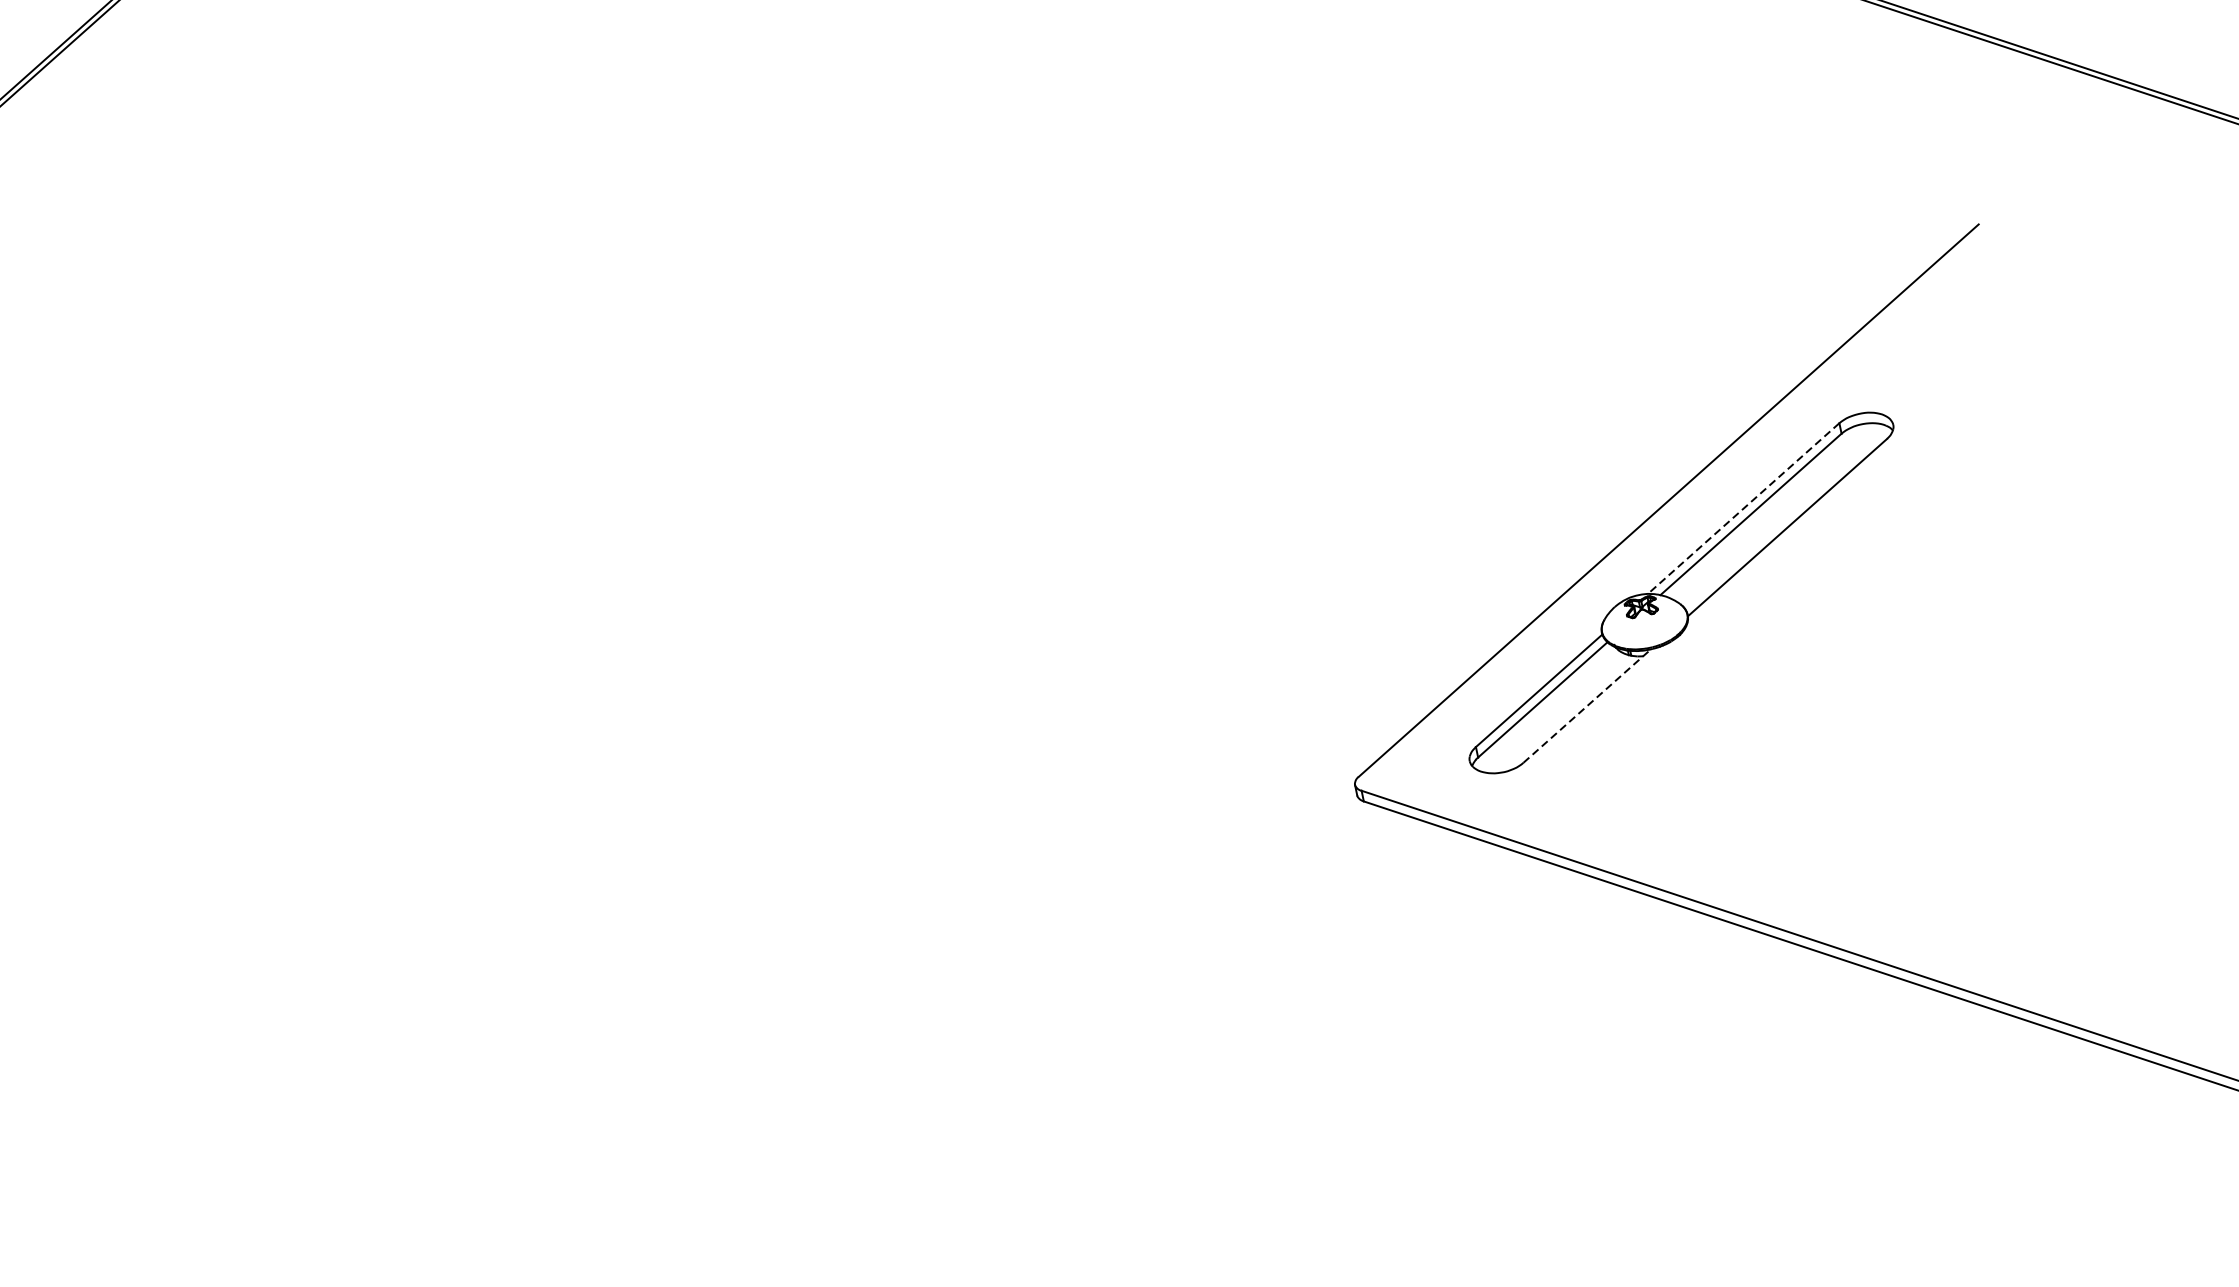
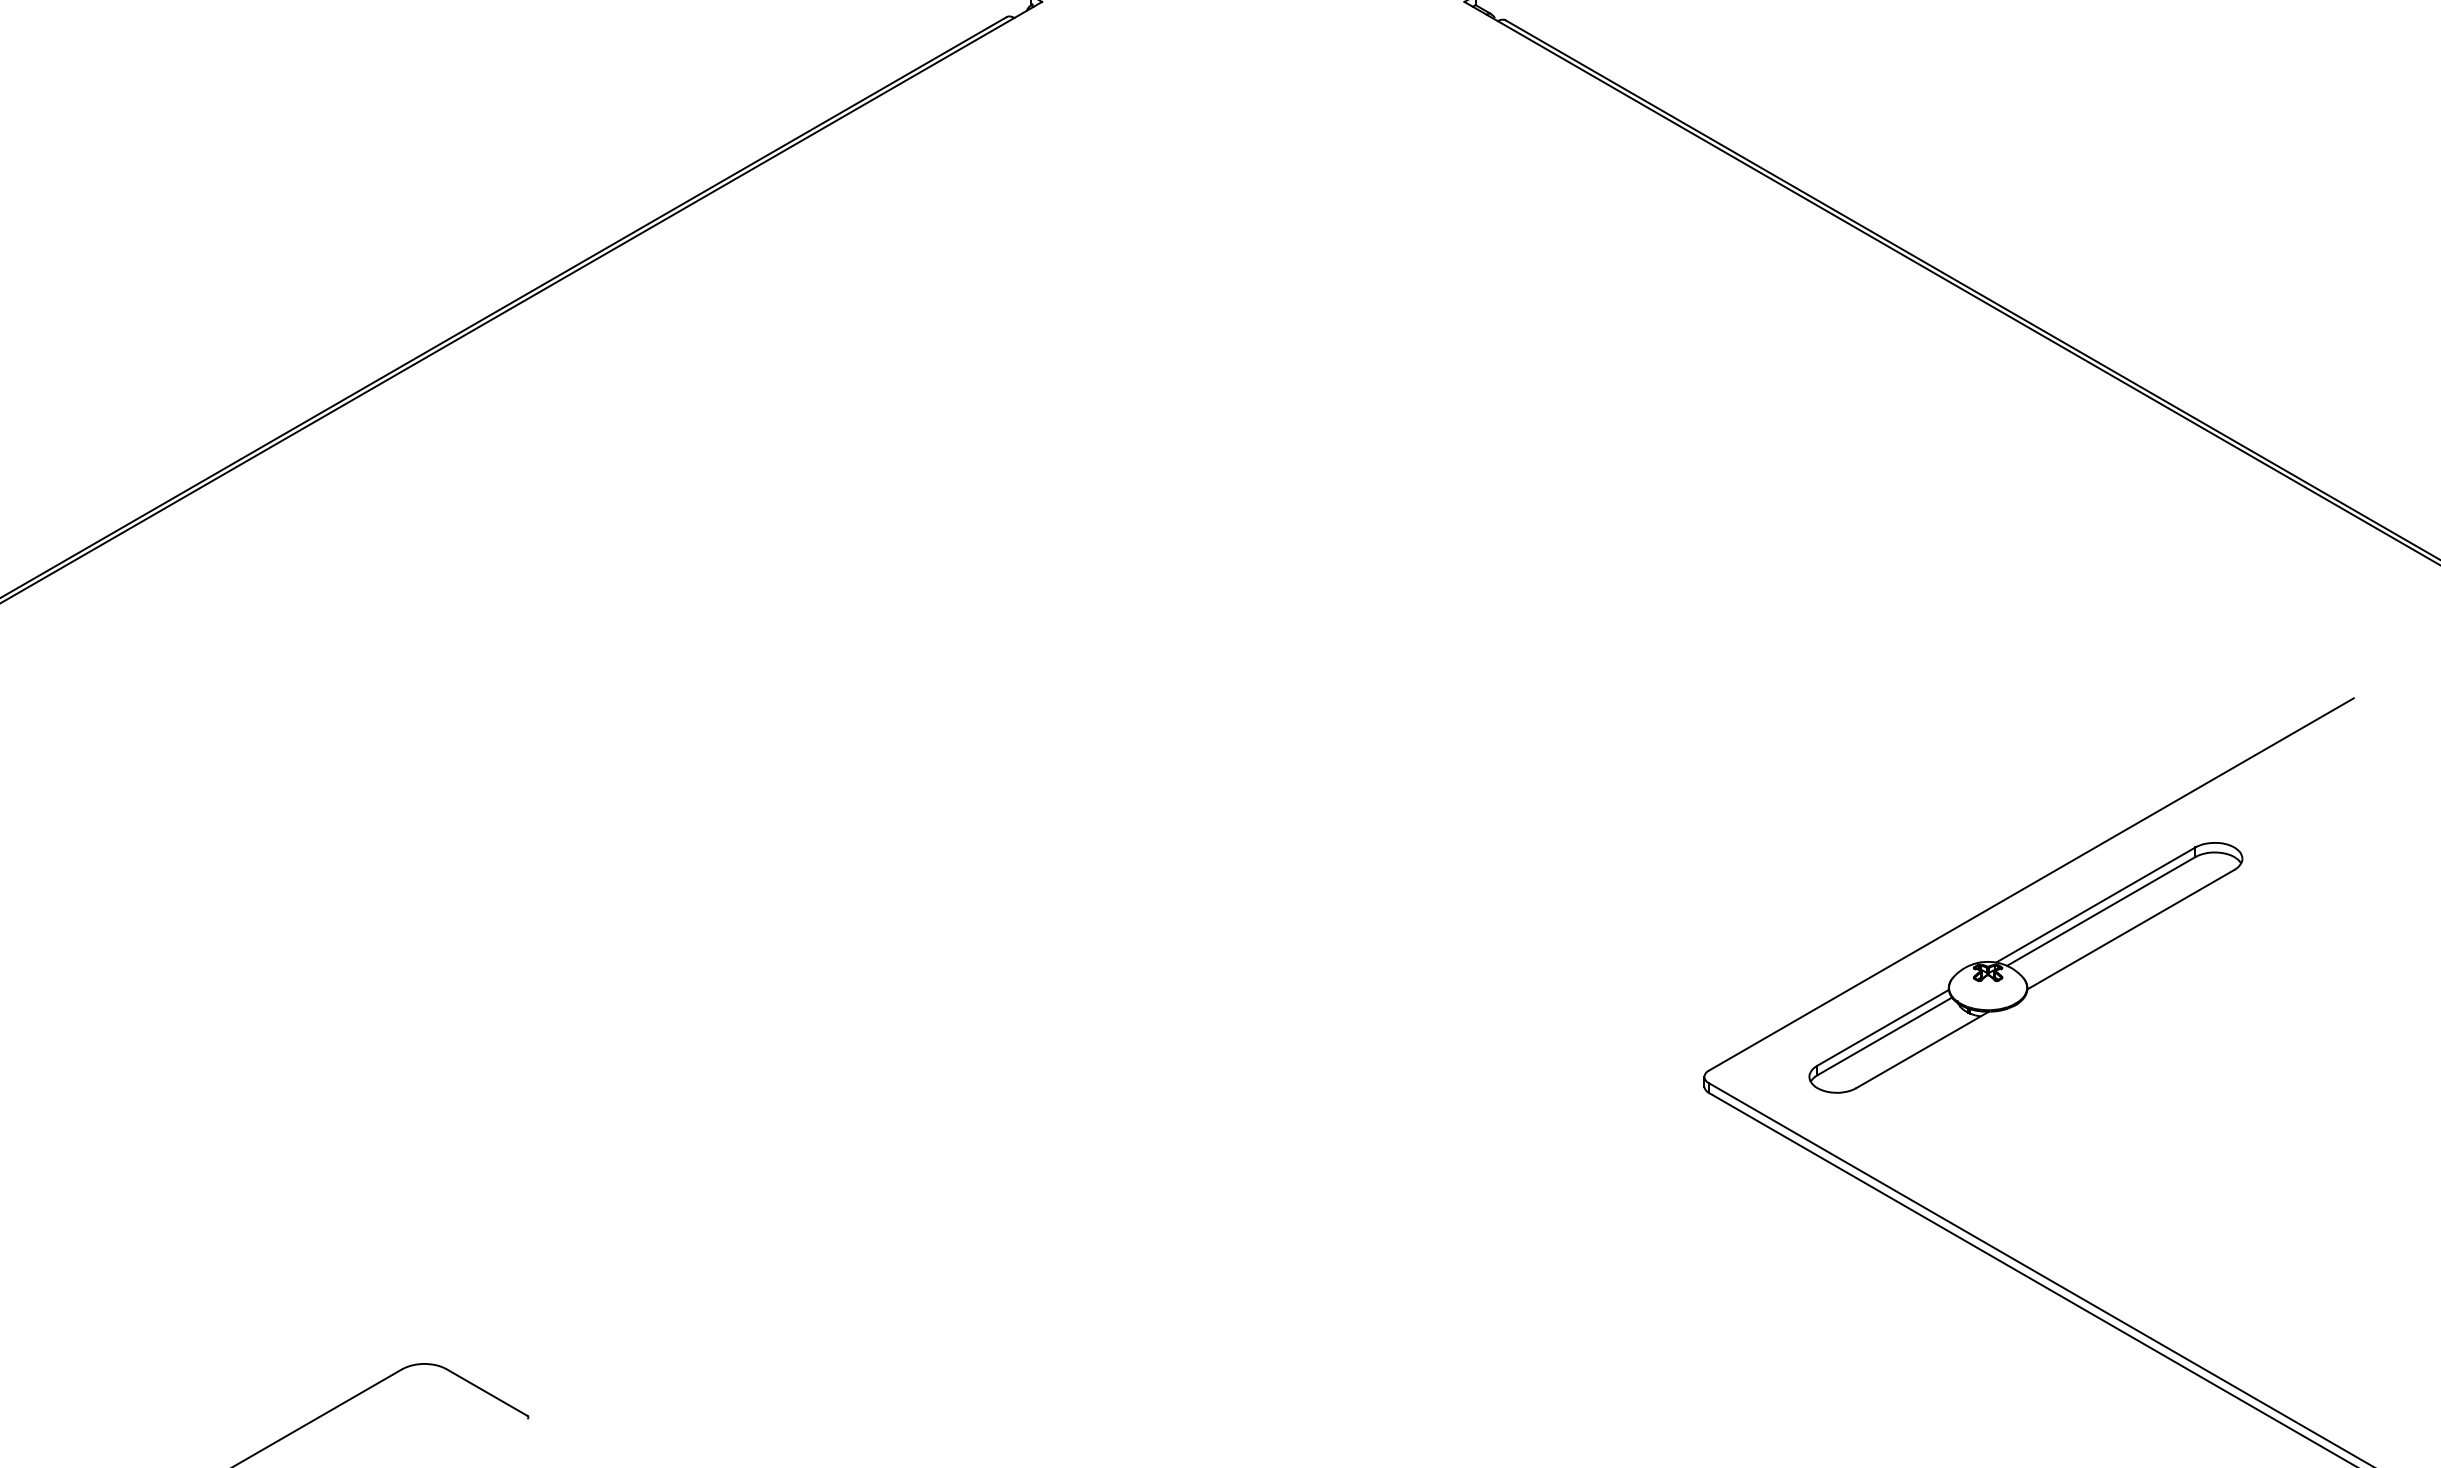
line: (1743, 509) -> (2095, 905), dashed -> solid
line: (1587, 705) -> (1922, 1049), dashed -> solid

